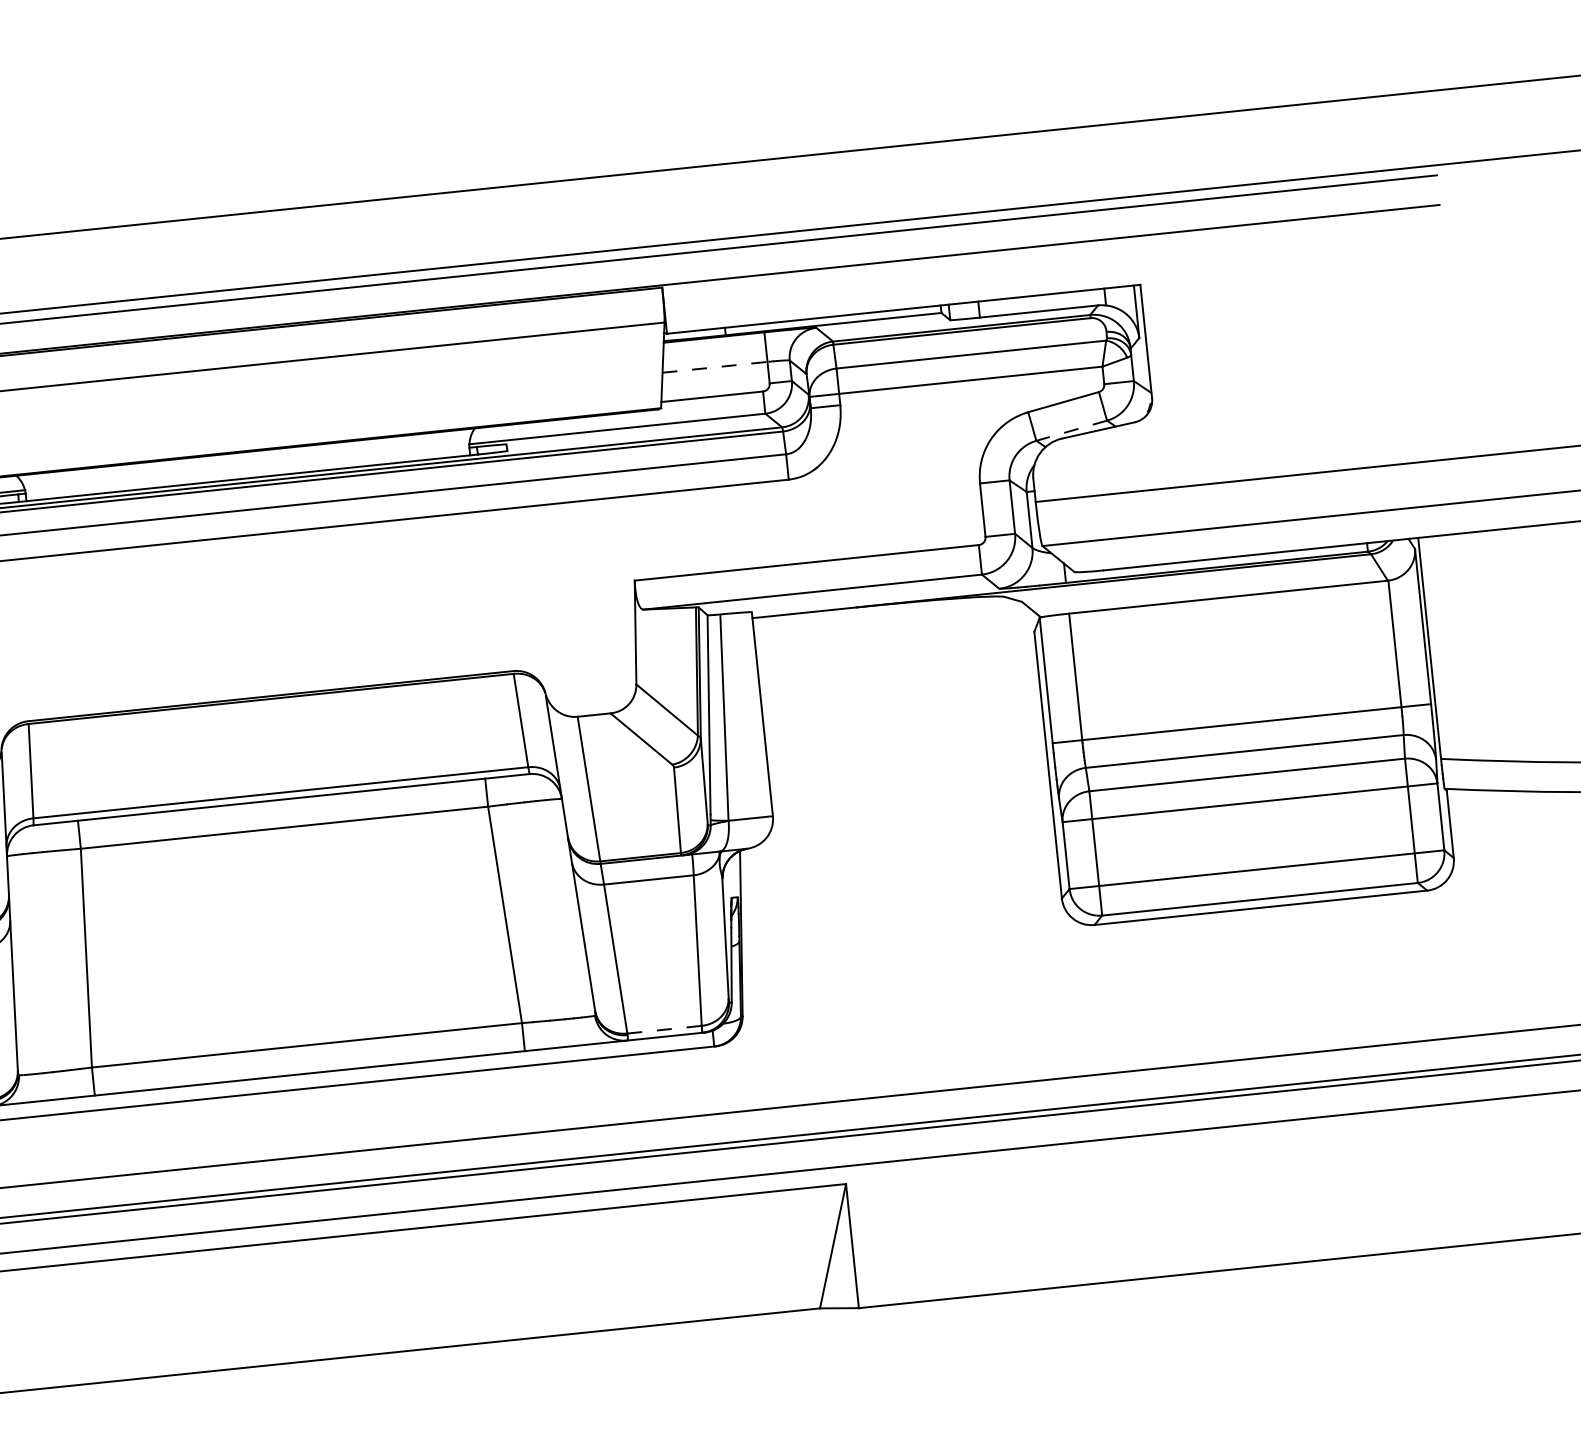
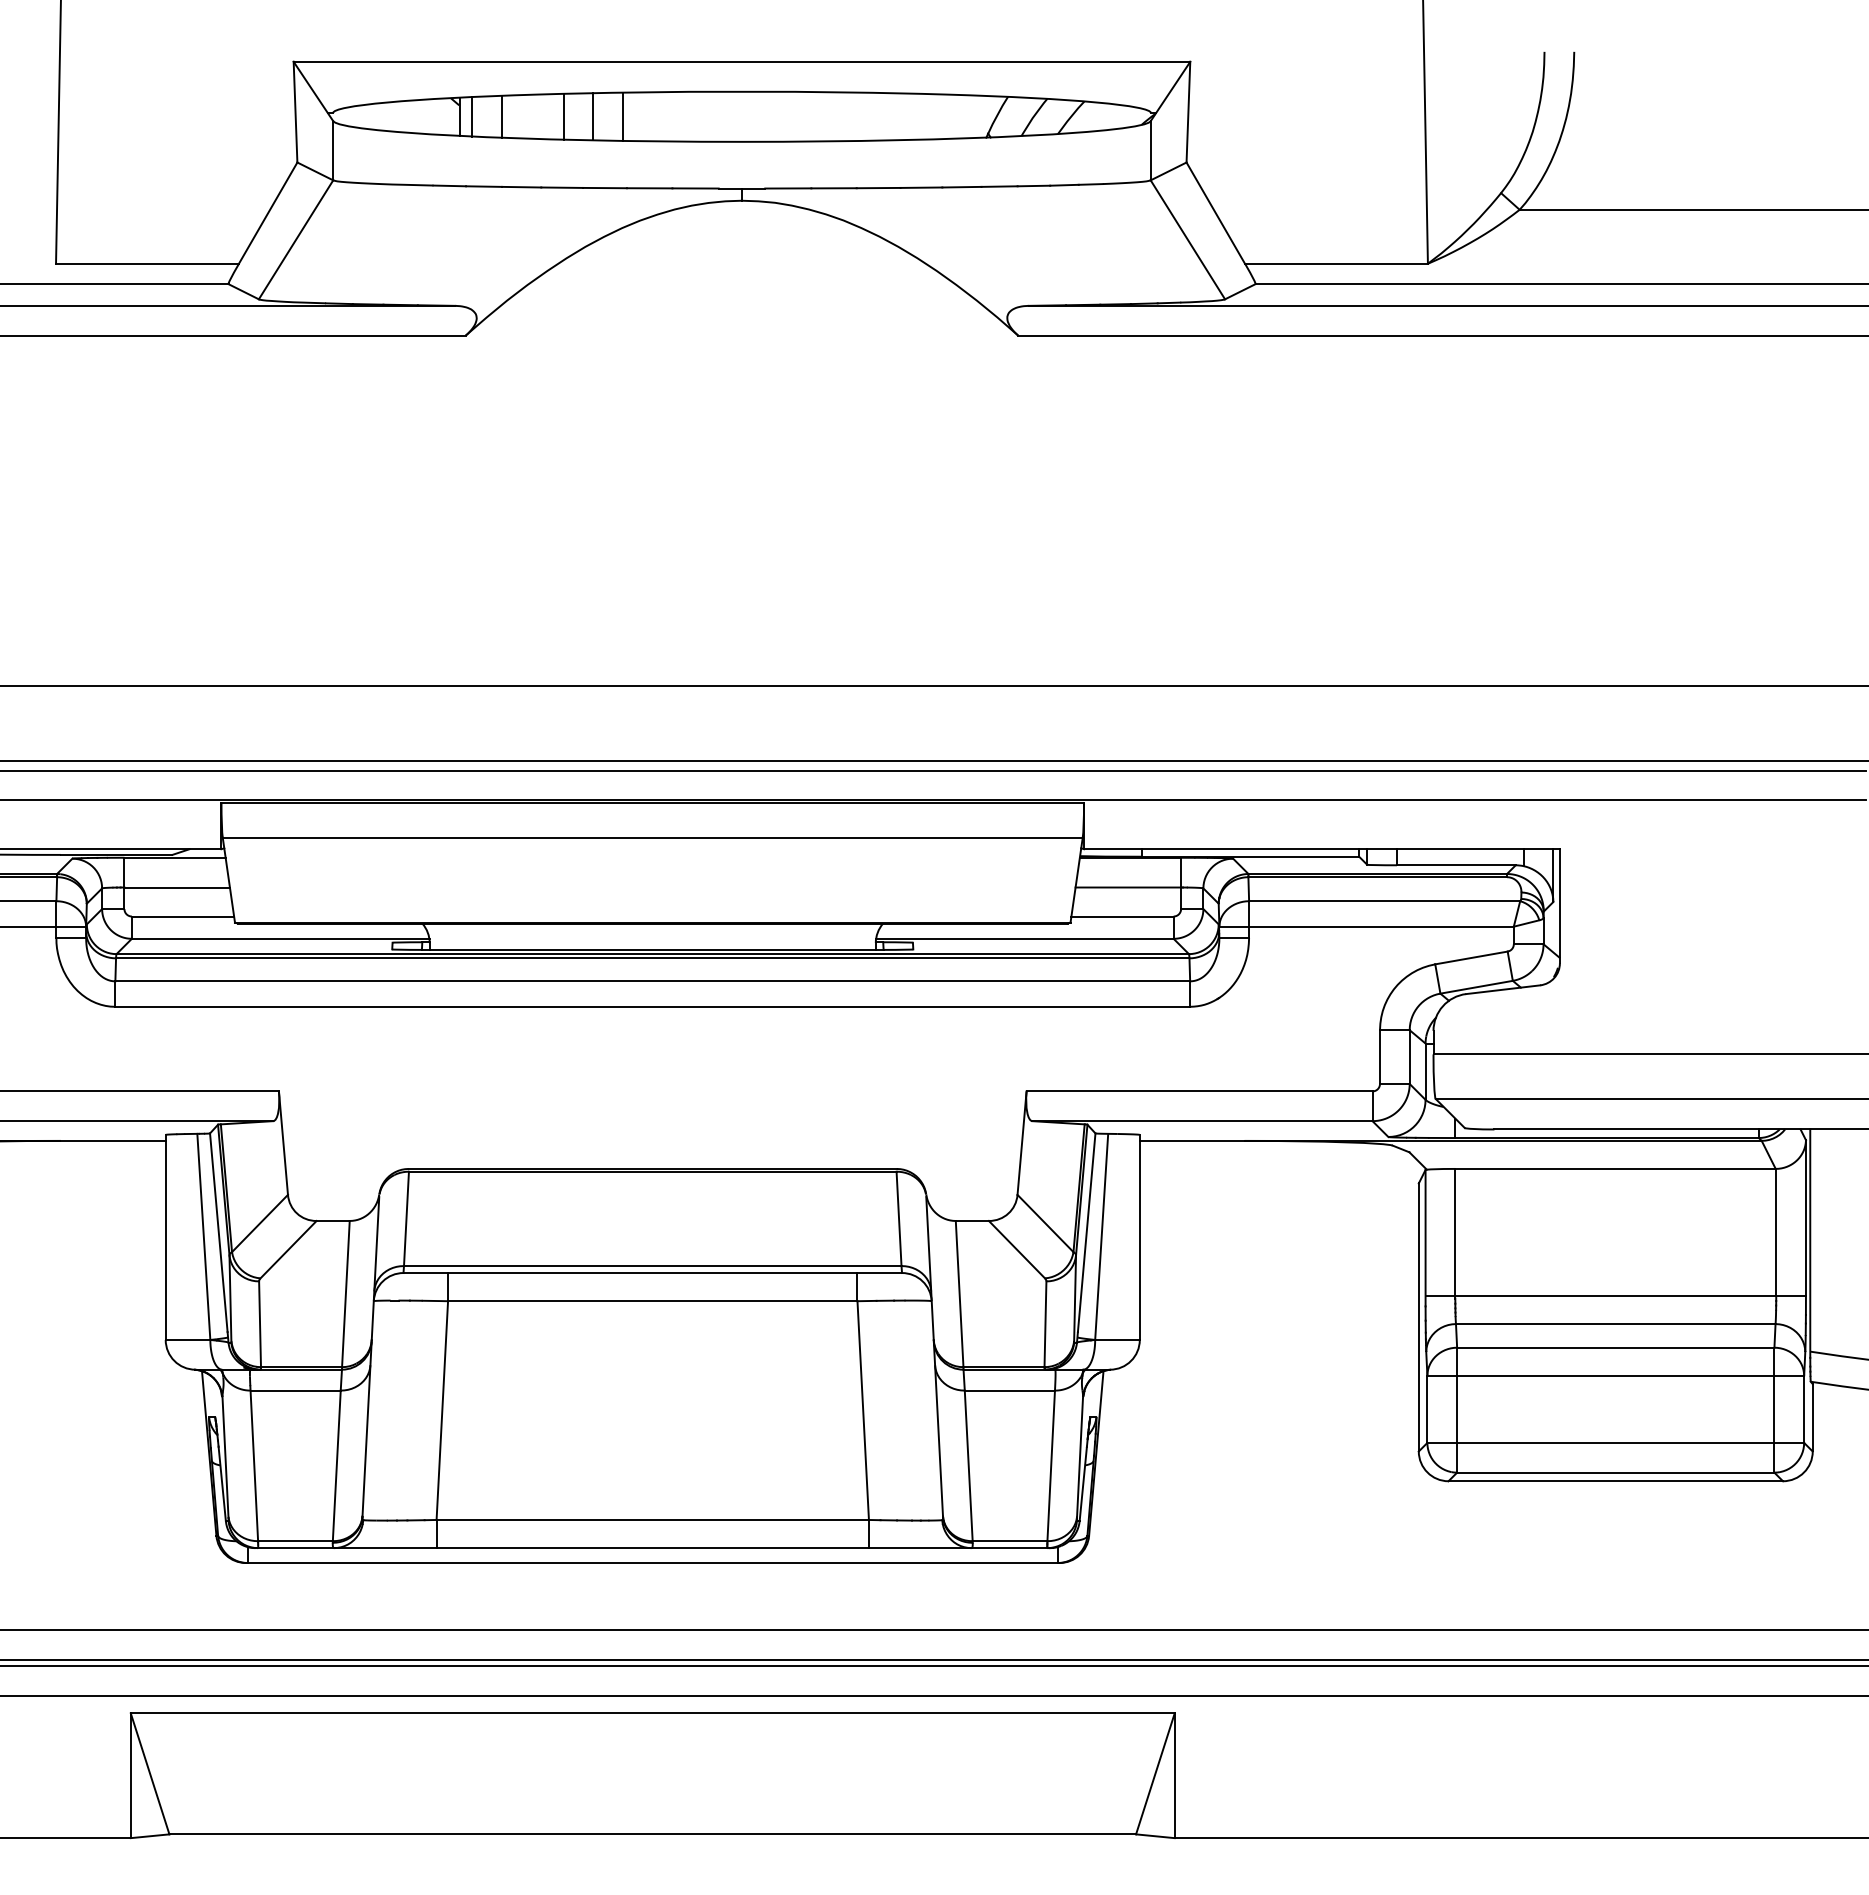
line: (716, 367) -> (1129, 887), dashed -> solid
line: (1071, 431) -> (1476, 987), dashed -> solid
line: (665, 1029) -> (1010, 1541), dashed -> solid

